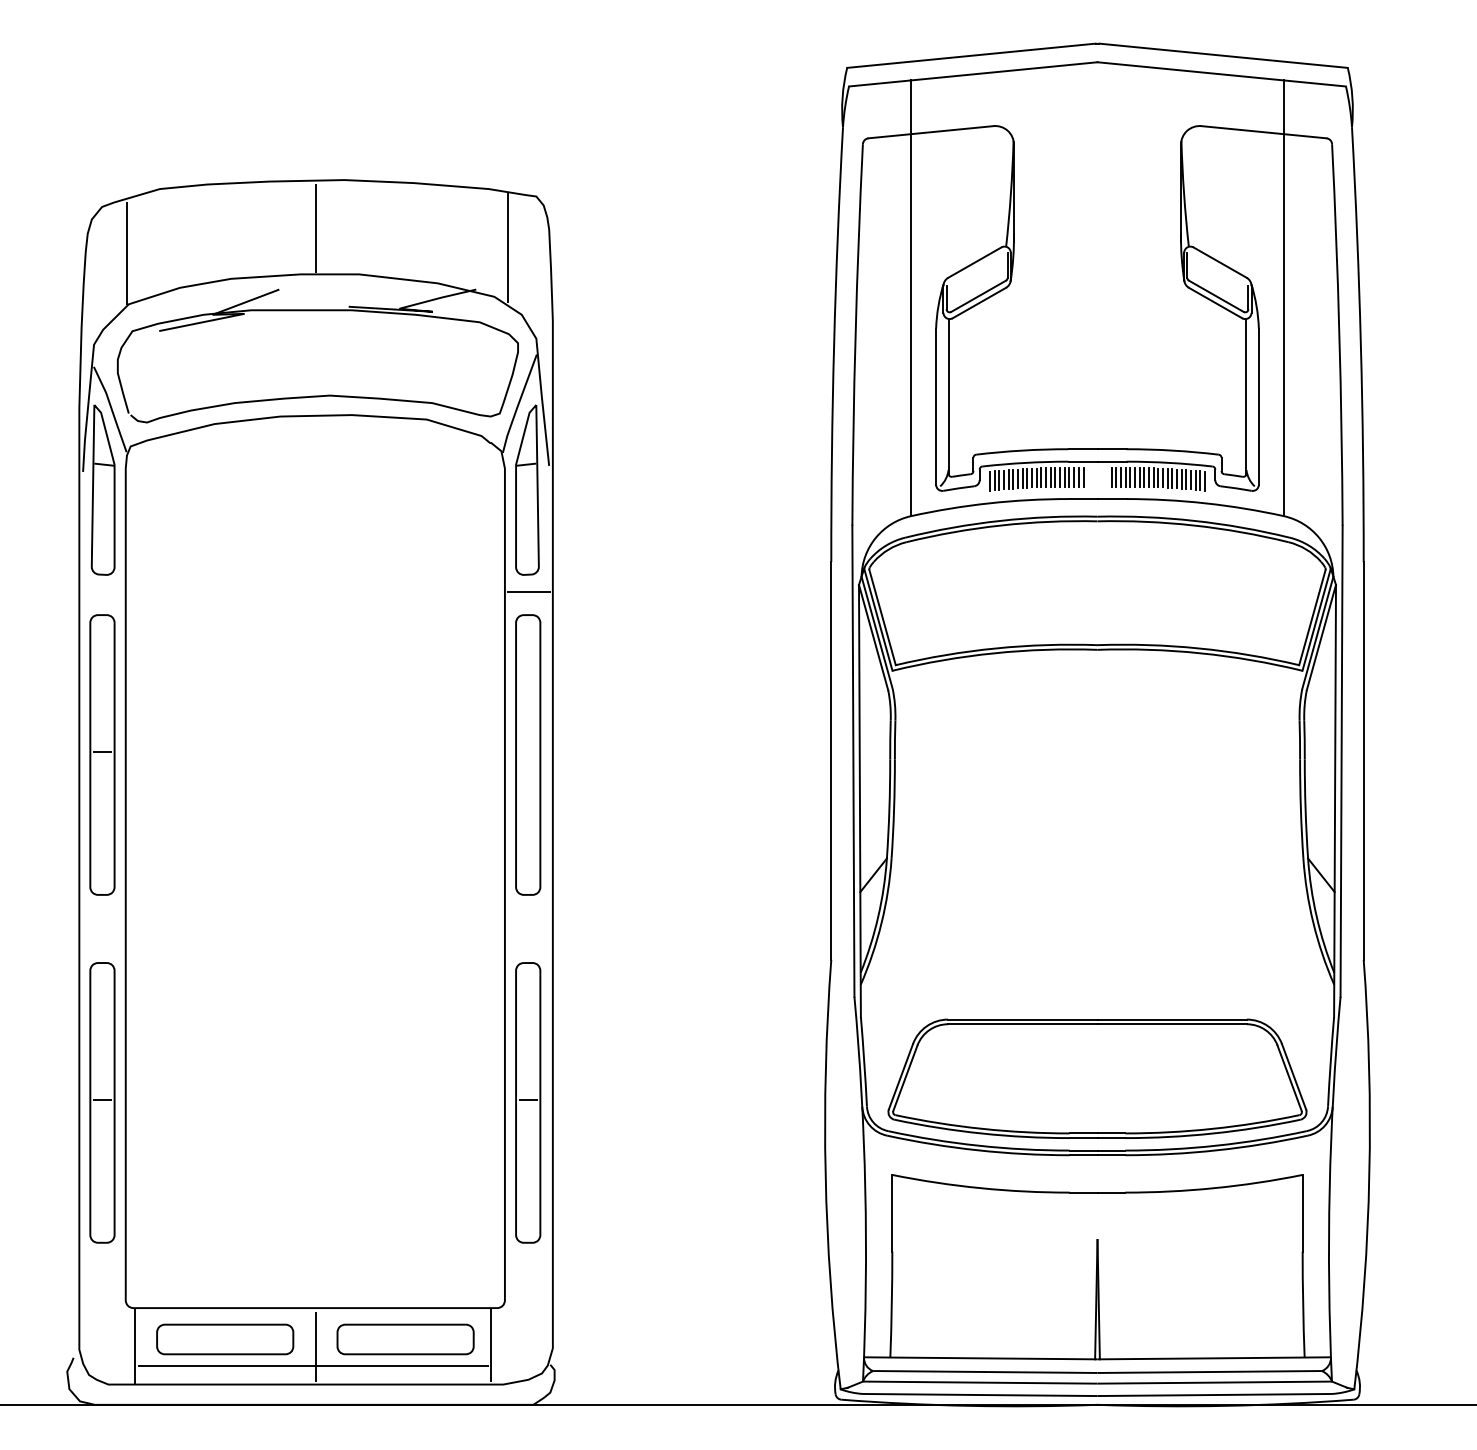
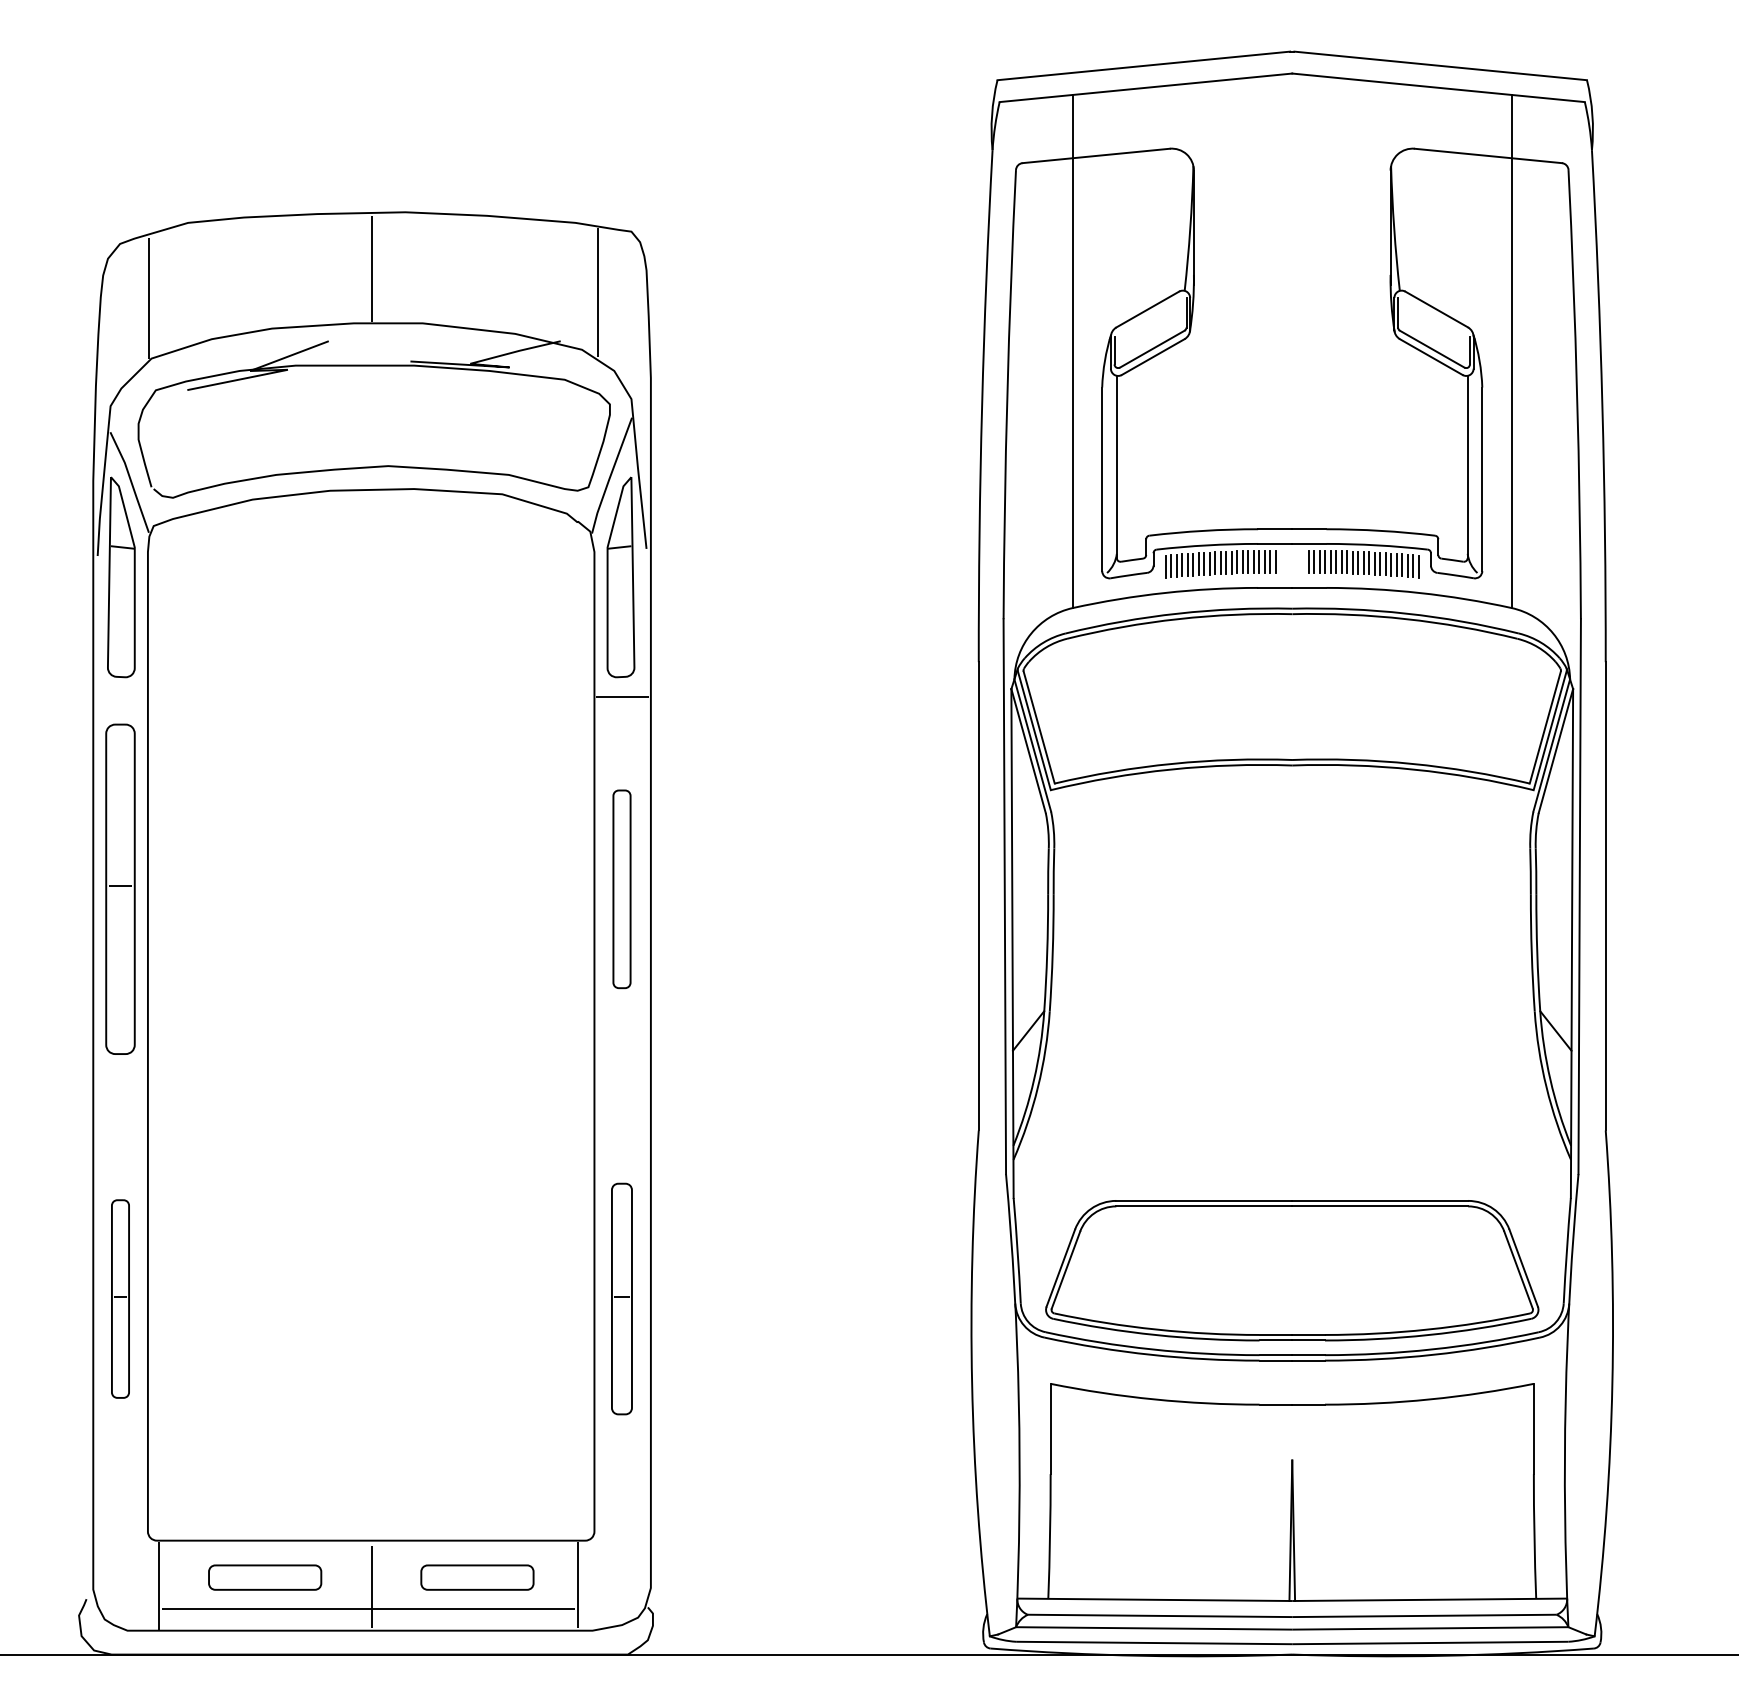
part: (528, 754) -> (622, 888), size x0.6
part: (102, 1102) -> (120, 1298), size x0.6
part: (528, 1102) -> (622, 1298), size x0.7
part: (225, 1339) -> (265, 1577), size x0.7
part: (405, 1339) -> (477, 1577), size x0.7

